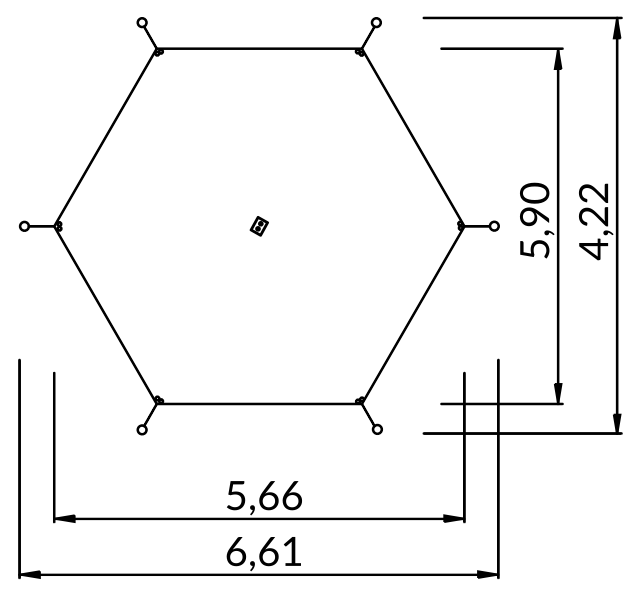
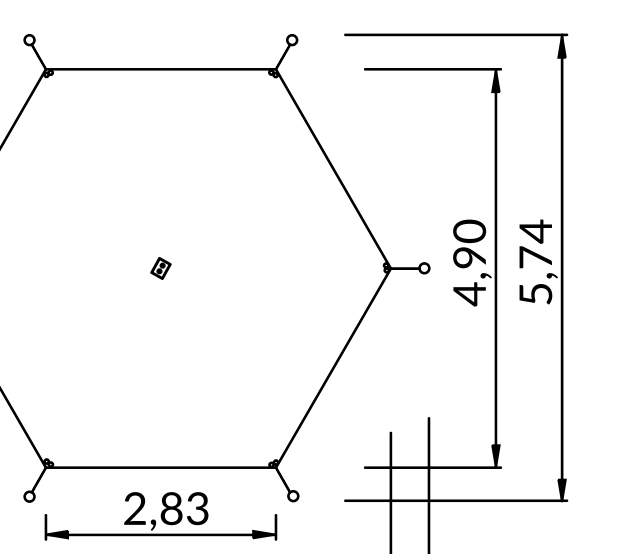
text: (593, 221) -> (535, 263), 4,22 -> 5,74
text: (534, 249) -> (469, 294), 5,90 -> 4,90
part: (259, 447) -> (161, 516), added

